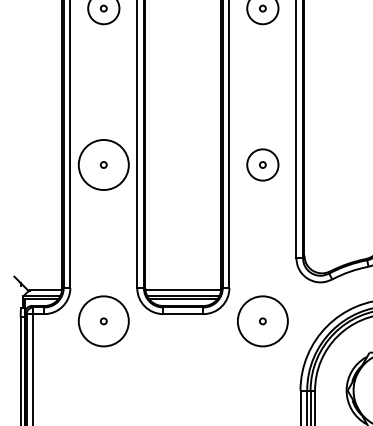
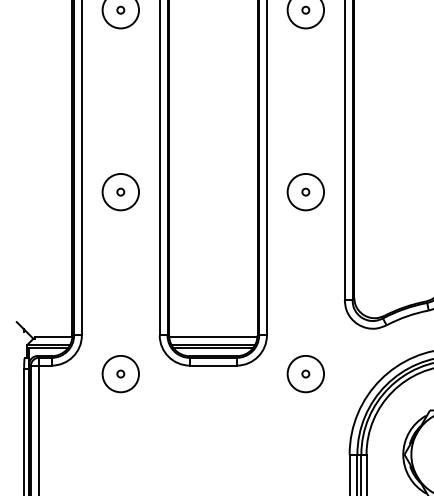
circle: (103, 164) -> (120, 191), size x0.62
circle: (103, 321) -> (120, 374), size x0.62
circle: (262, 321) -> (305, 374), size x0.62

